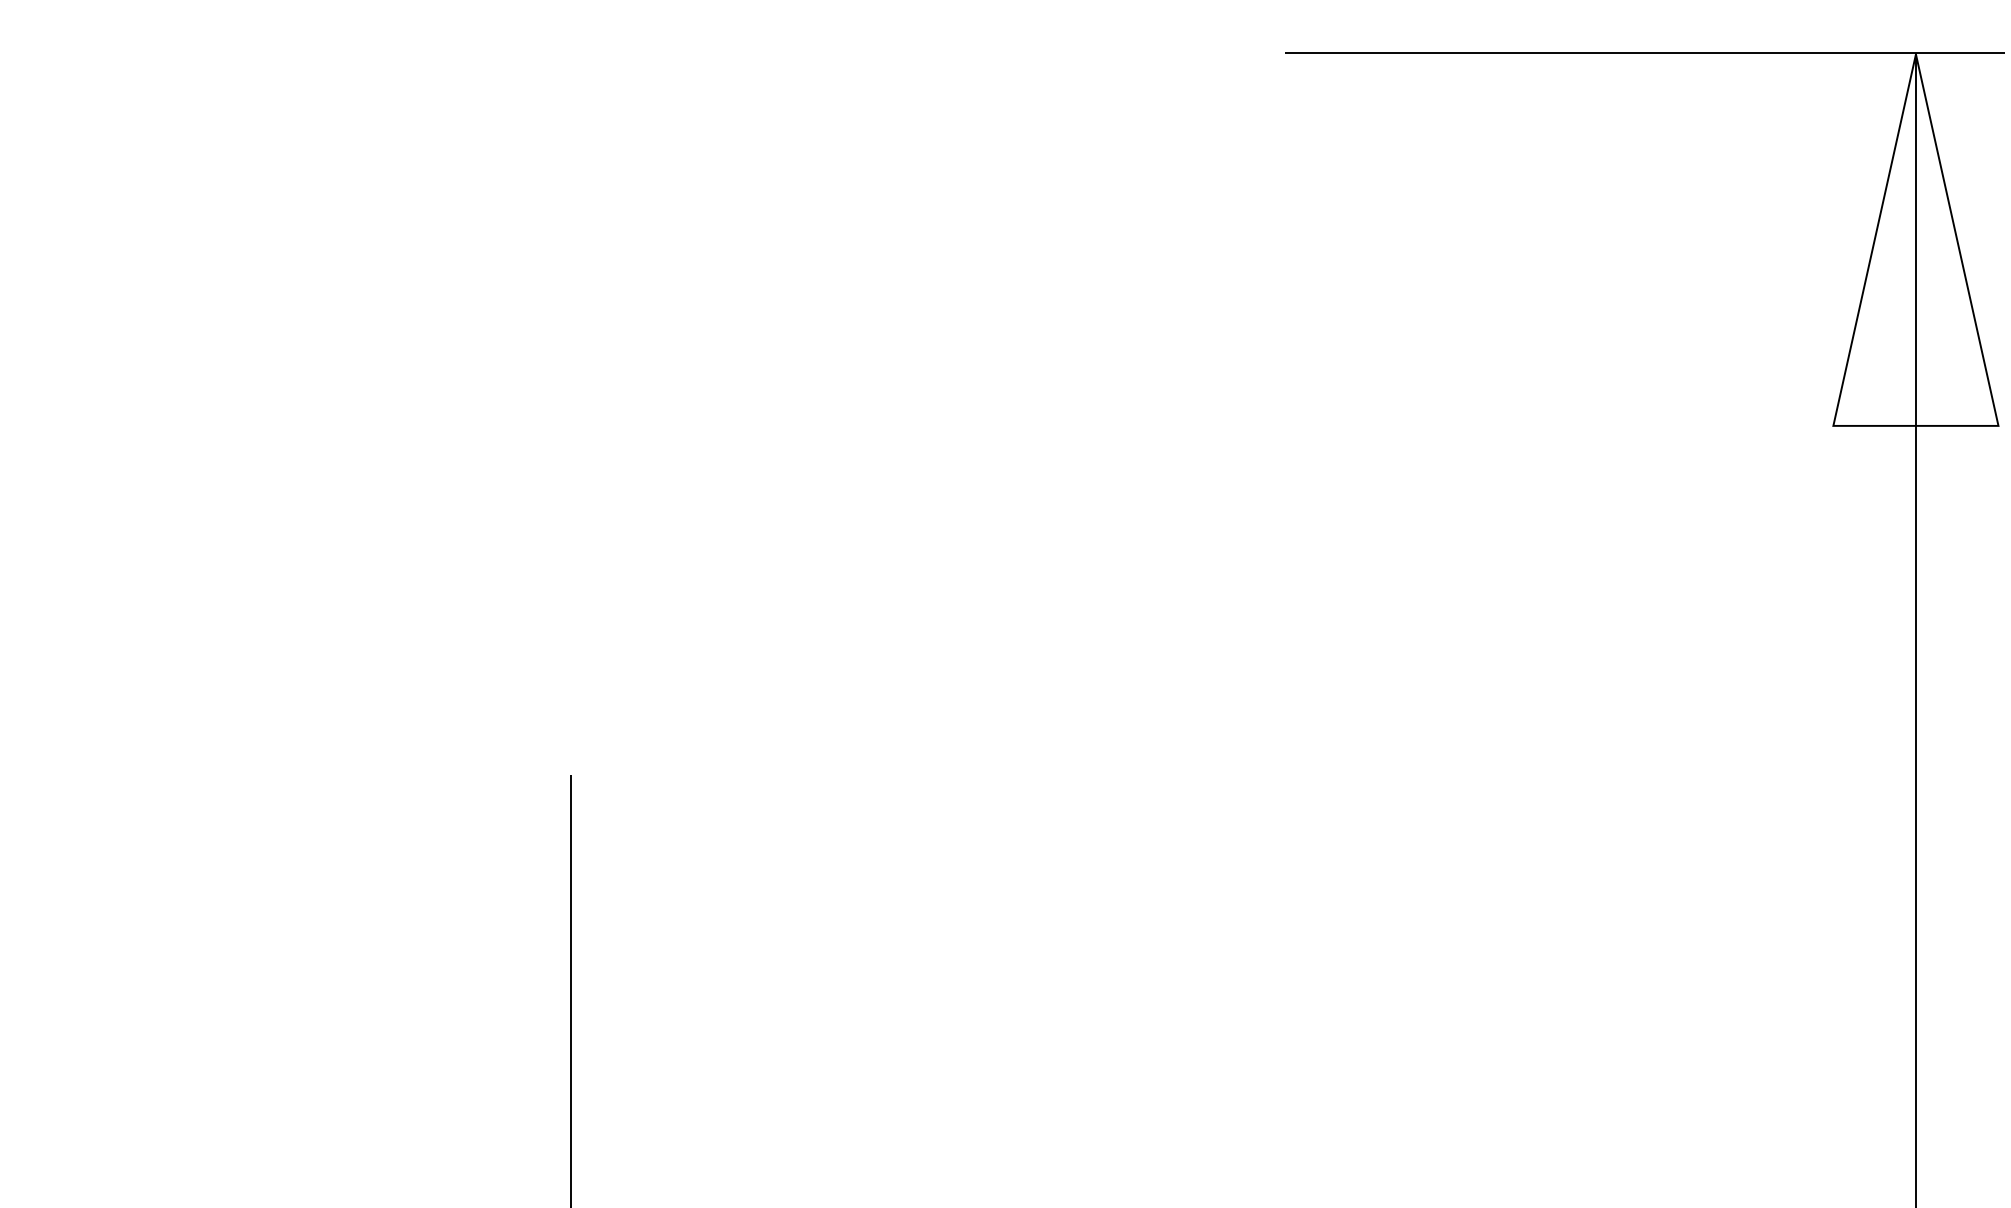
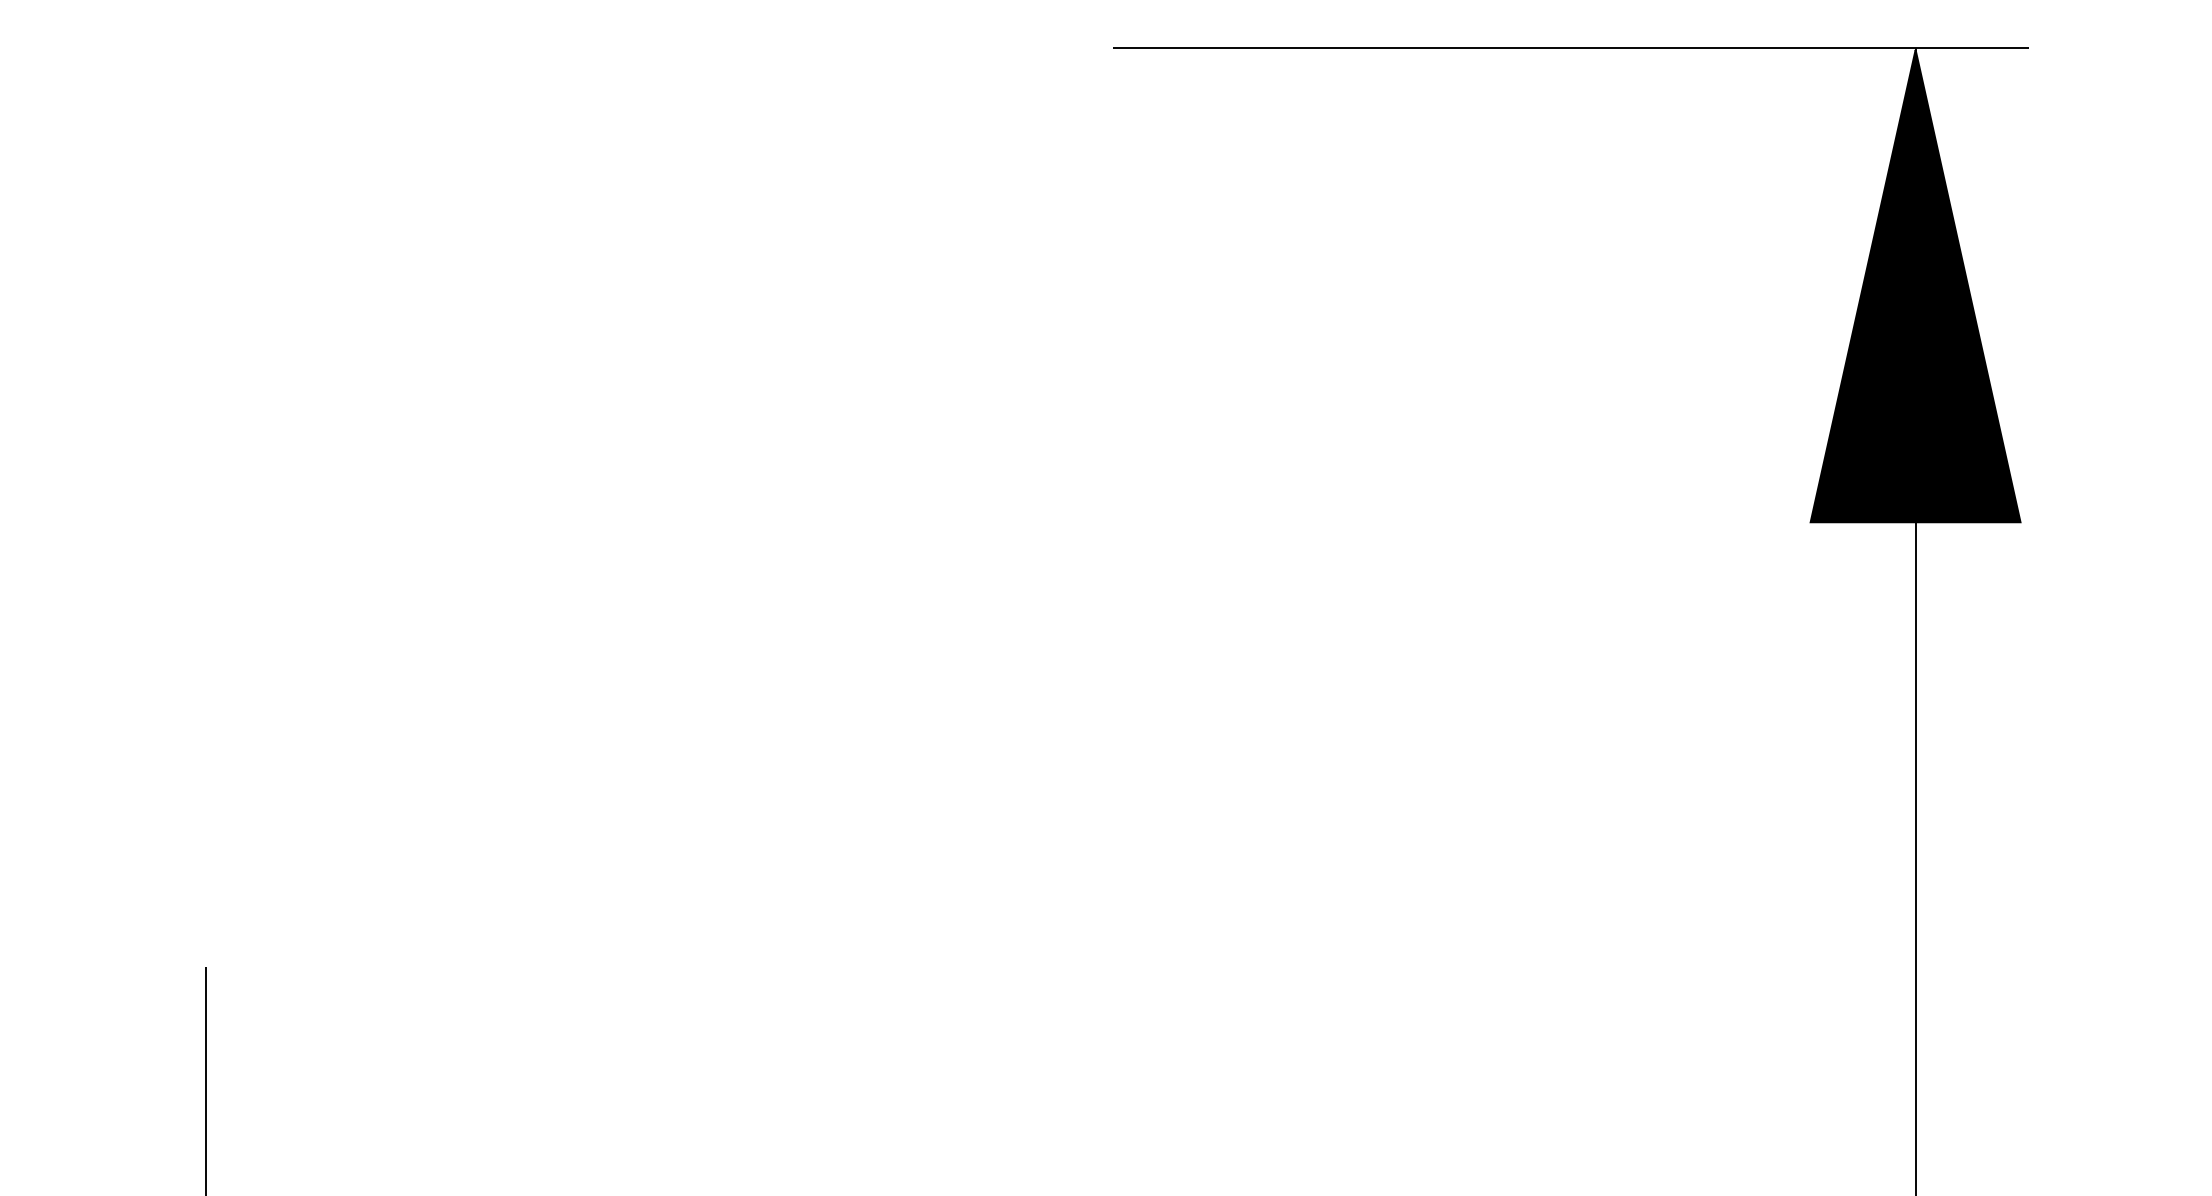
fill: (1915, 239) -> (1915, 285), added

